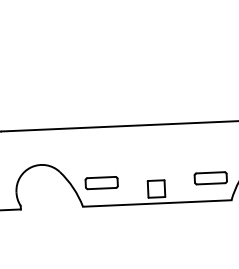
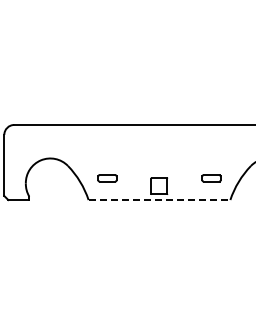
part: (210, 178) -> (211, 178), size x0.6
part: (101, 183) -> (107, 178), size x0.6
line: (157, 203) -> (159, 200), solid -> dashed

